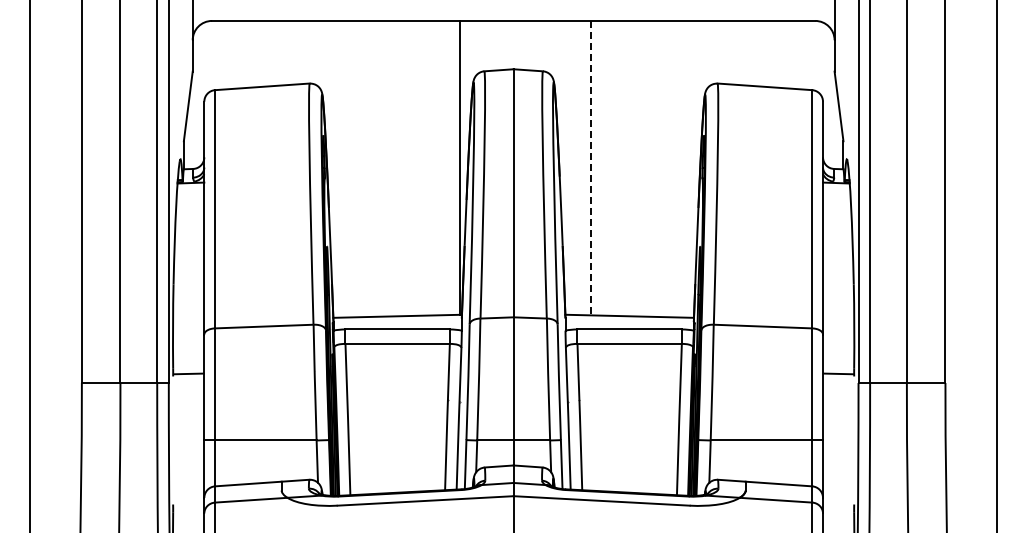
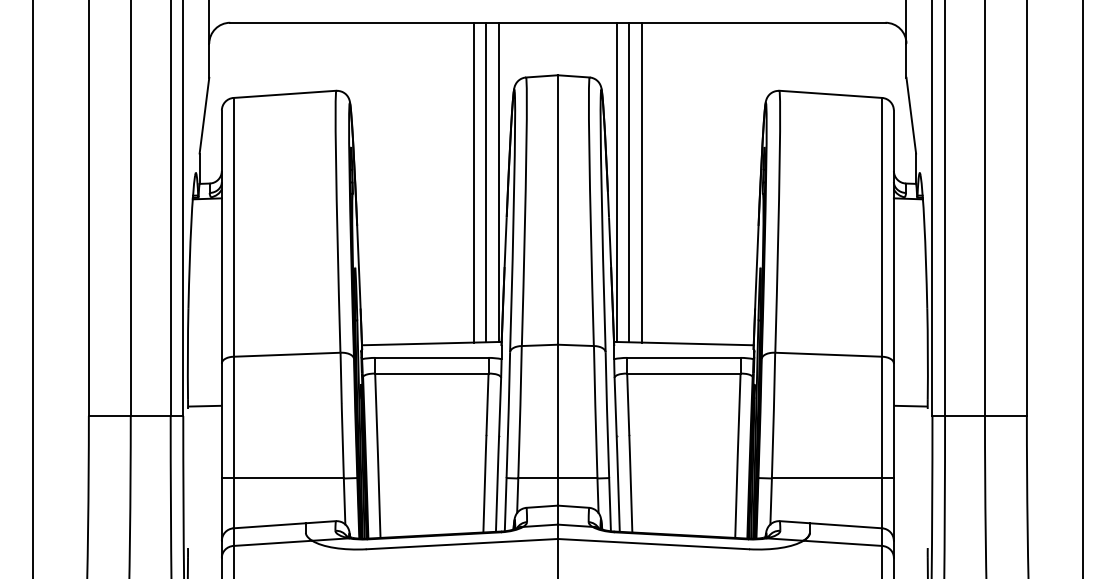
line: (436, 167) -> (474, 181), added
line: (447, 167) -> (486, 181), added
line: (567, 167) -> (616, 181), added
line: (579, 167) -> (629, 181), added
line: (591, 168) -> (642, 183), dashed -> solid

